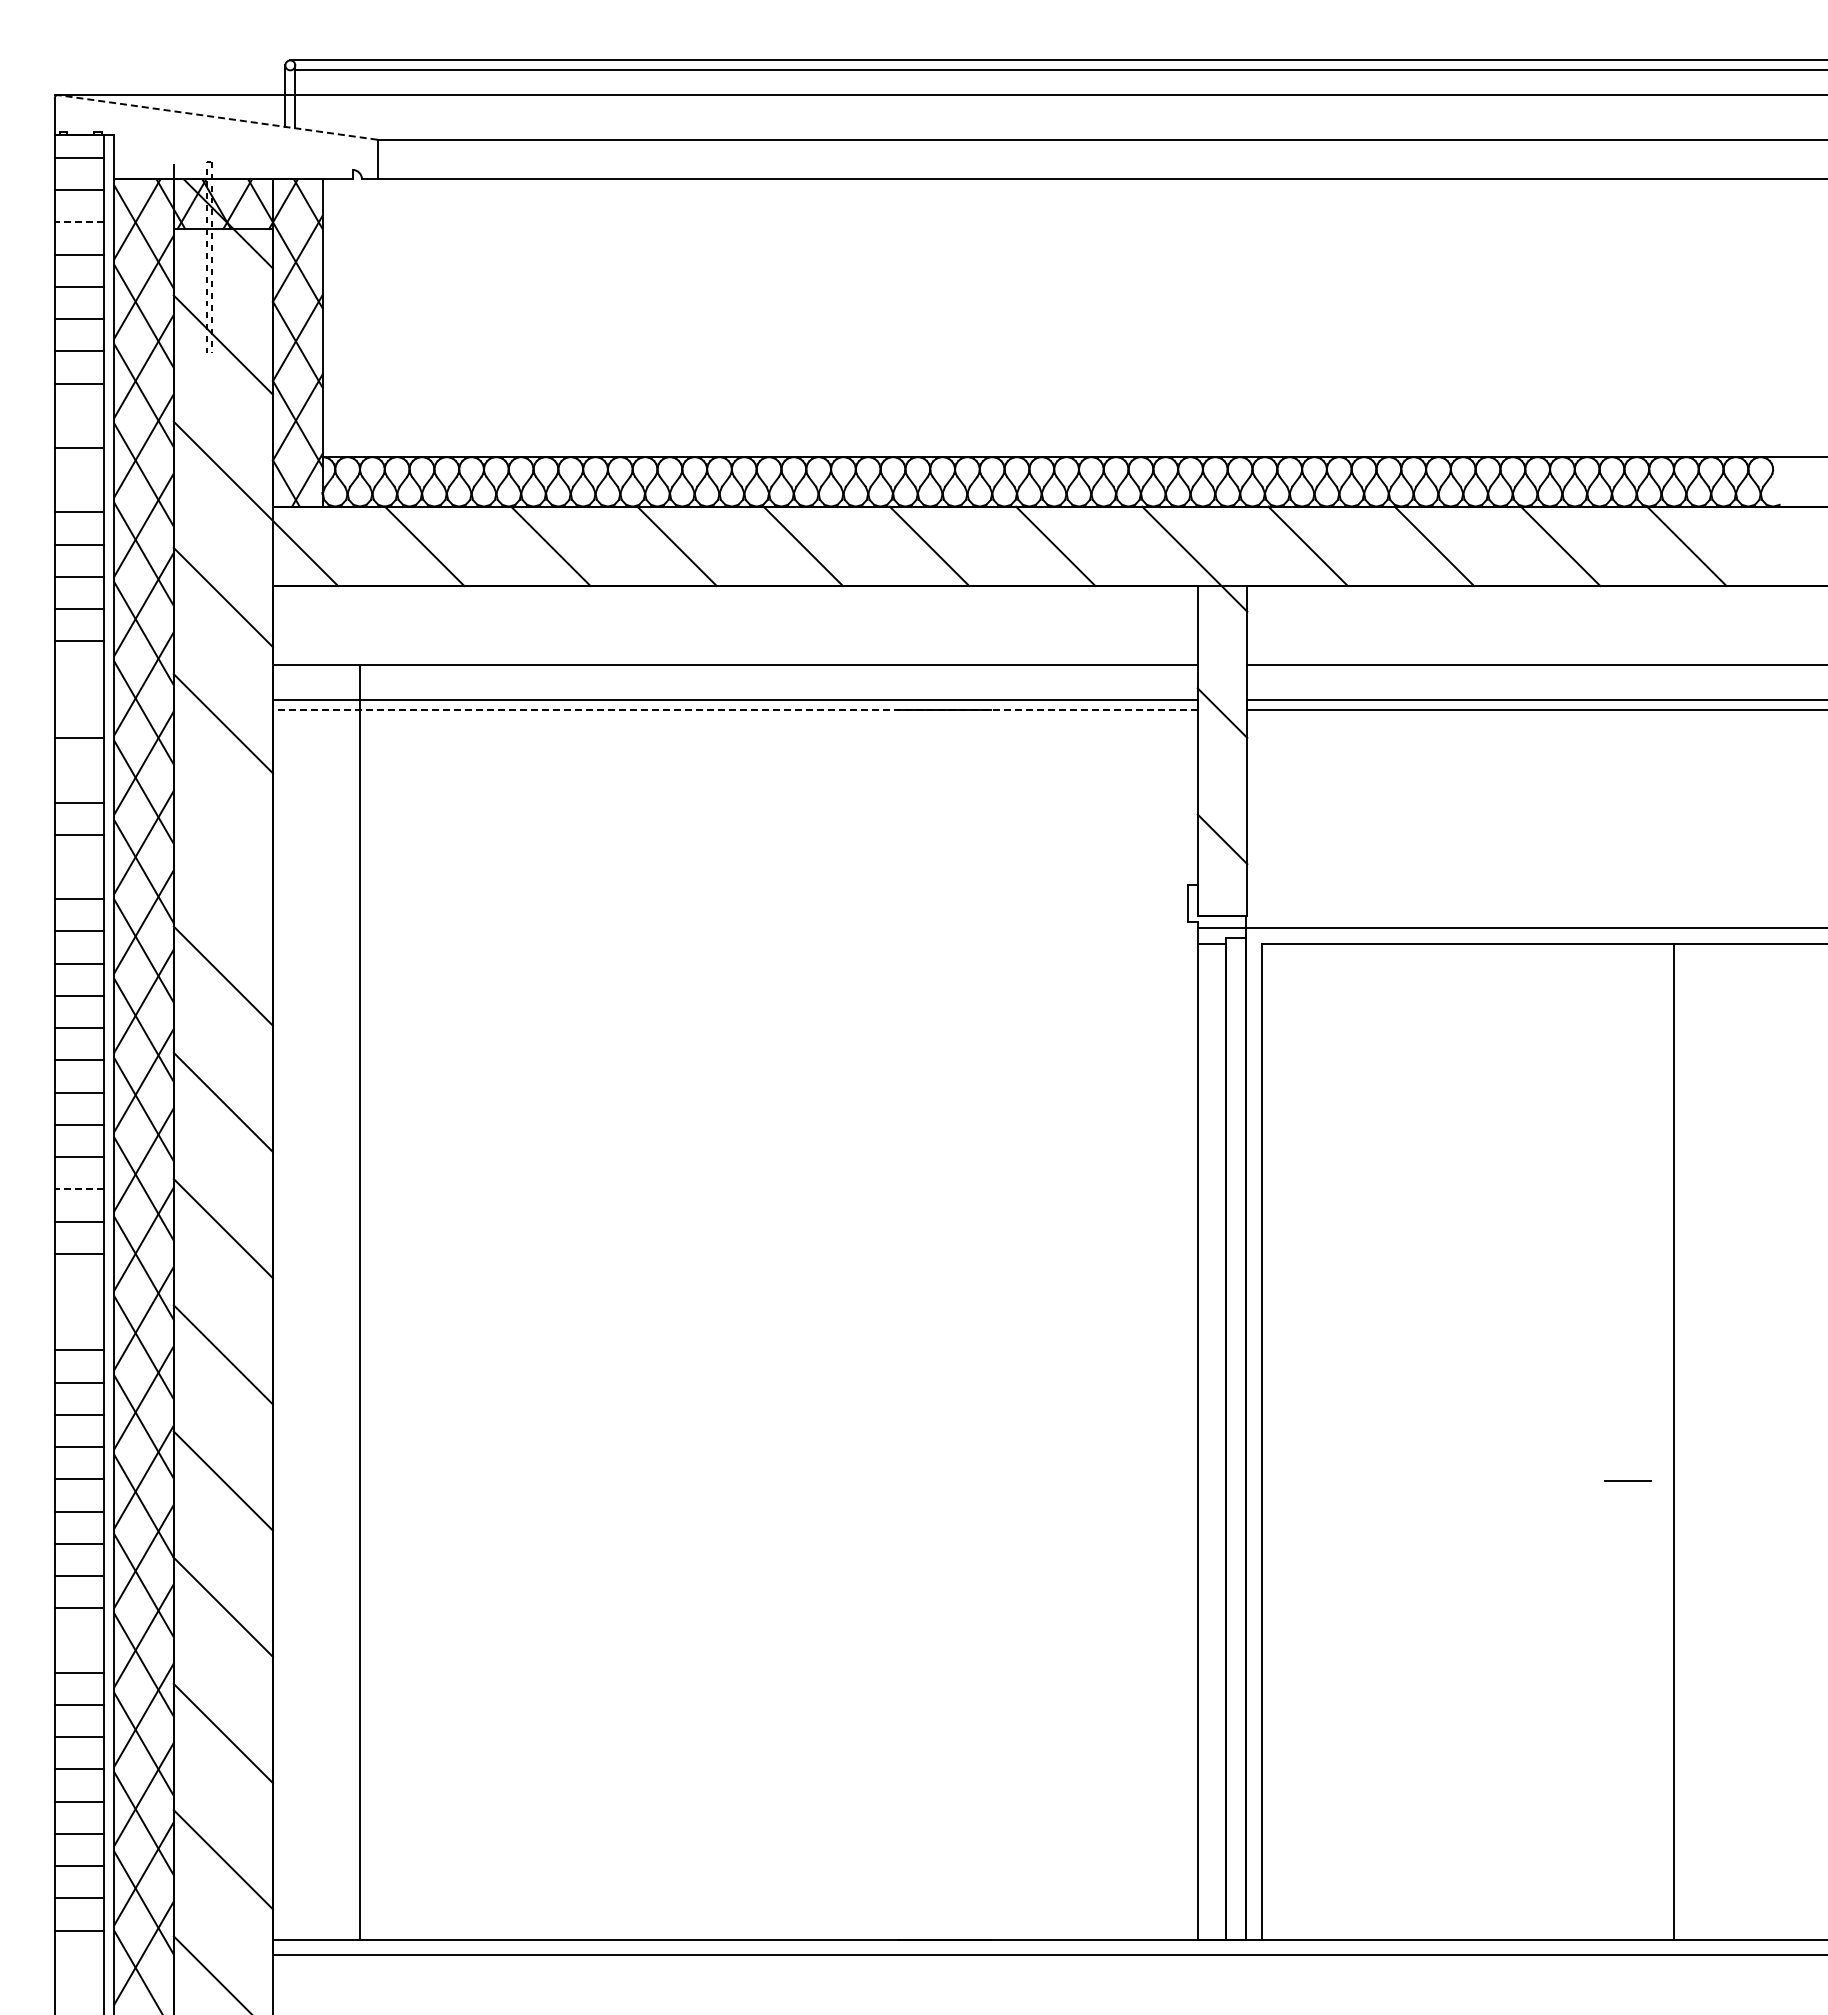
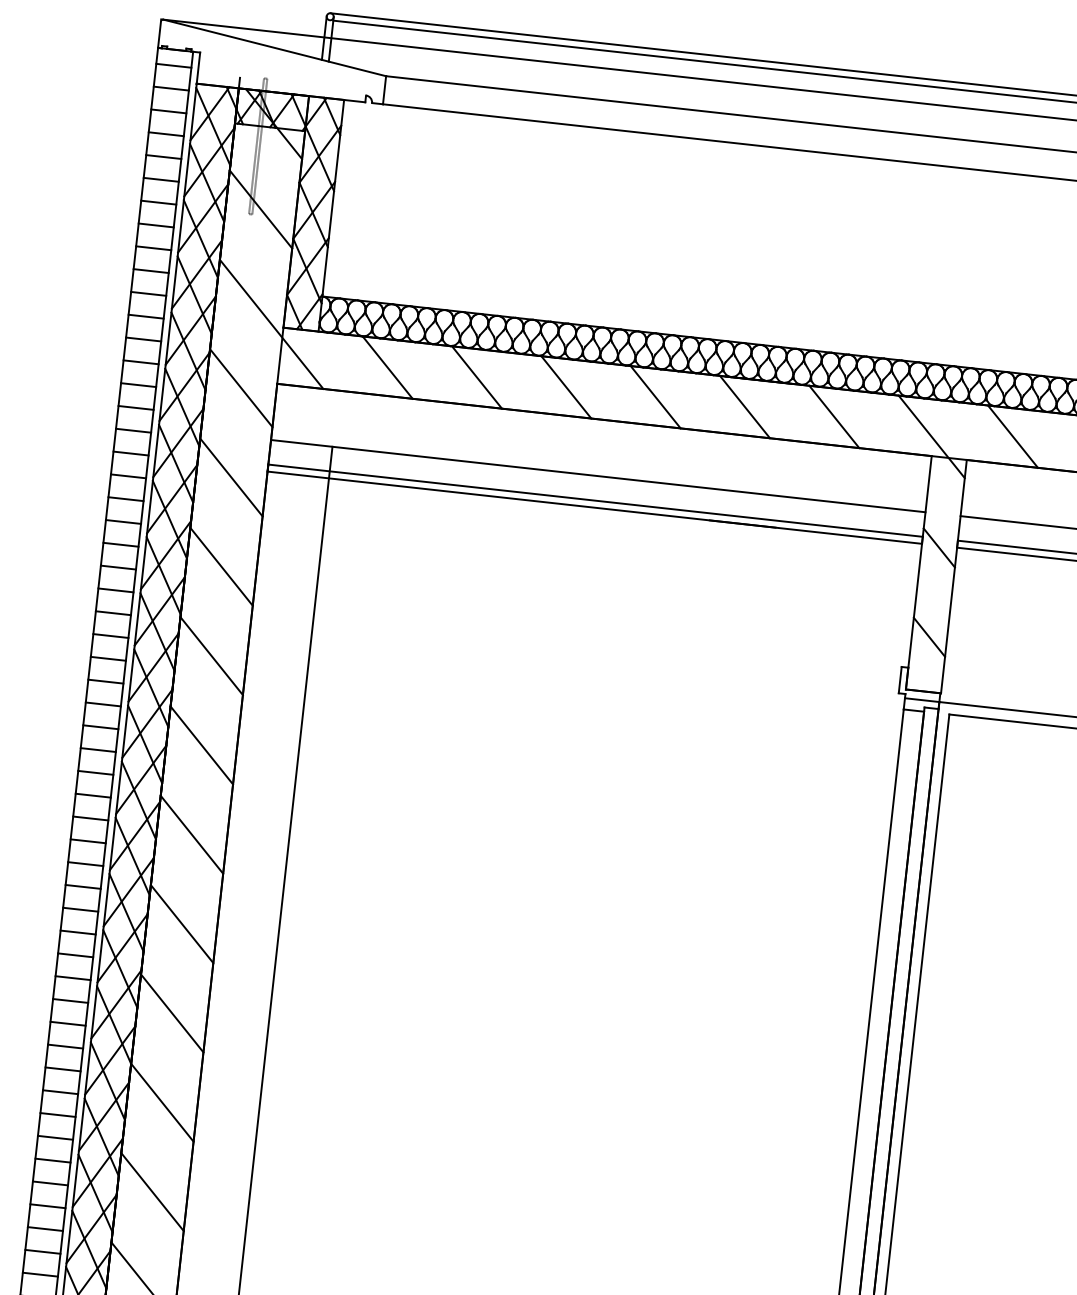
line: (217, 117) -> (274, 47), dashed -> solid
line: (79, 222) -> (168, 111), dashed -> solid
line: (79, 415) -> (153, 248), added
line: (79, 480) -> (148, 294), added
line: (79, 673) -> (133, 430), added
line: (79, 705) -> (131, 453), added
line: (734, 709) -> (594, 507), dashed -> solid
line: (79, 770) -> (125, 499), added
line: (222, 849) -> (220, 566), added
line: (79, 867) -> (118, 567), added
line: (79, 1189) -> (93, 795), dashed -> solid
line: (79, 1285) -> (85, 863), added
line: (79, 1318) -> (83, 887), added
line: (79, 1640) -> (57, 1114), added

